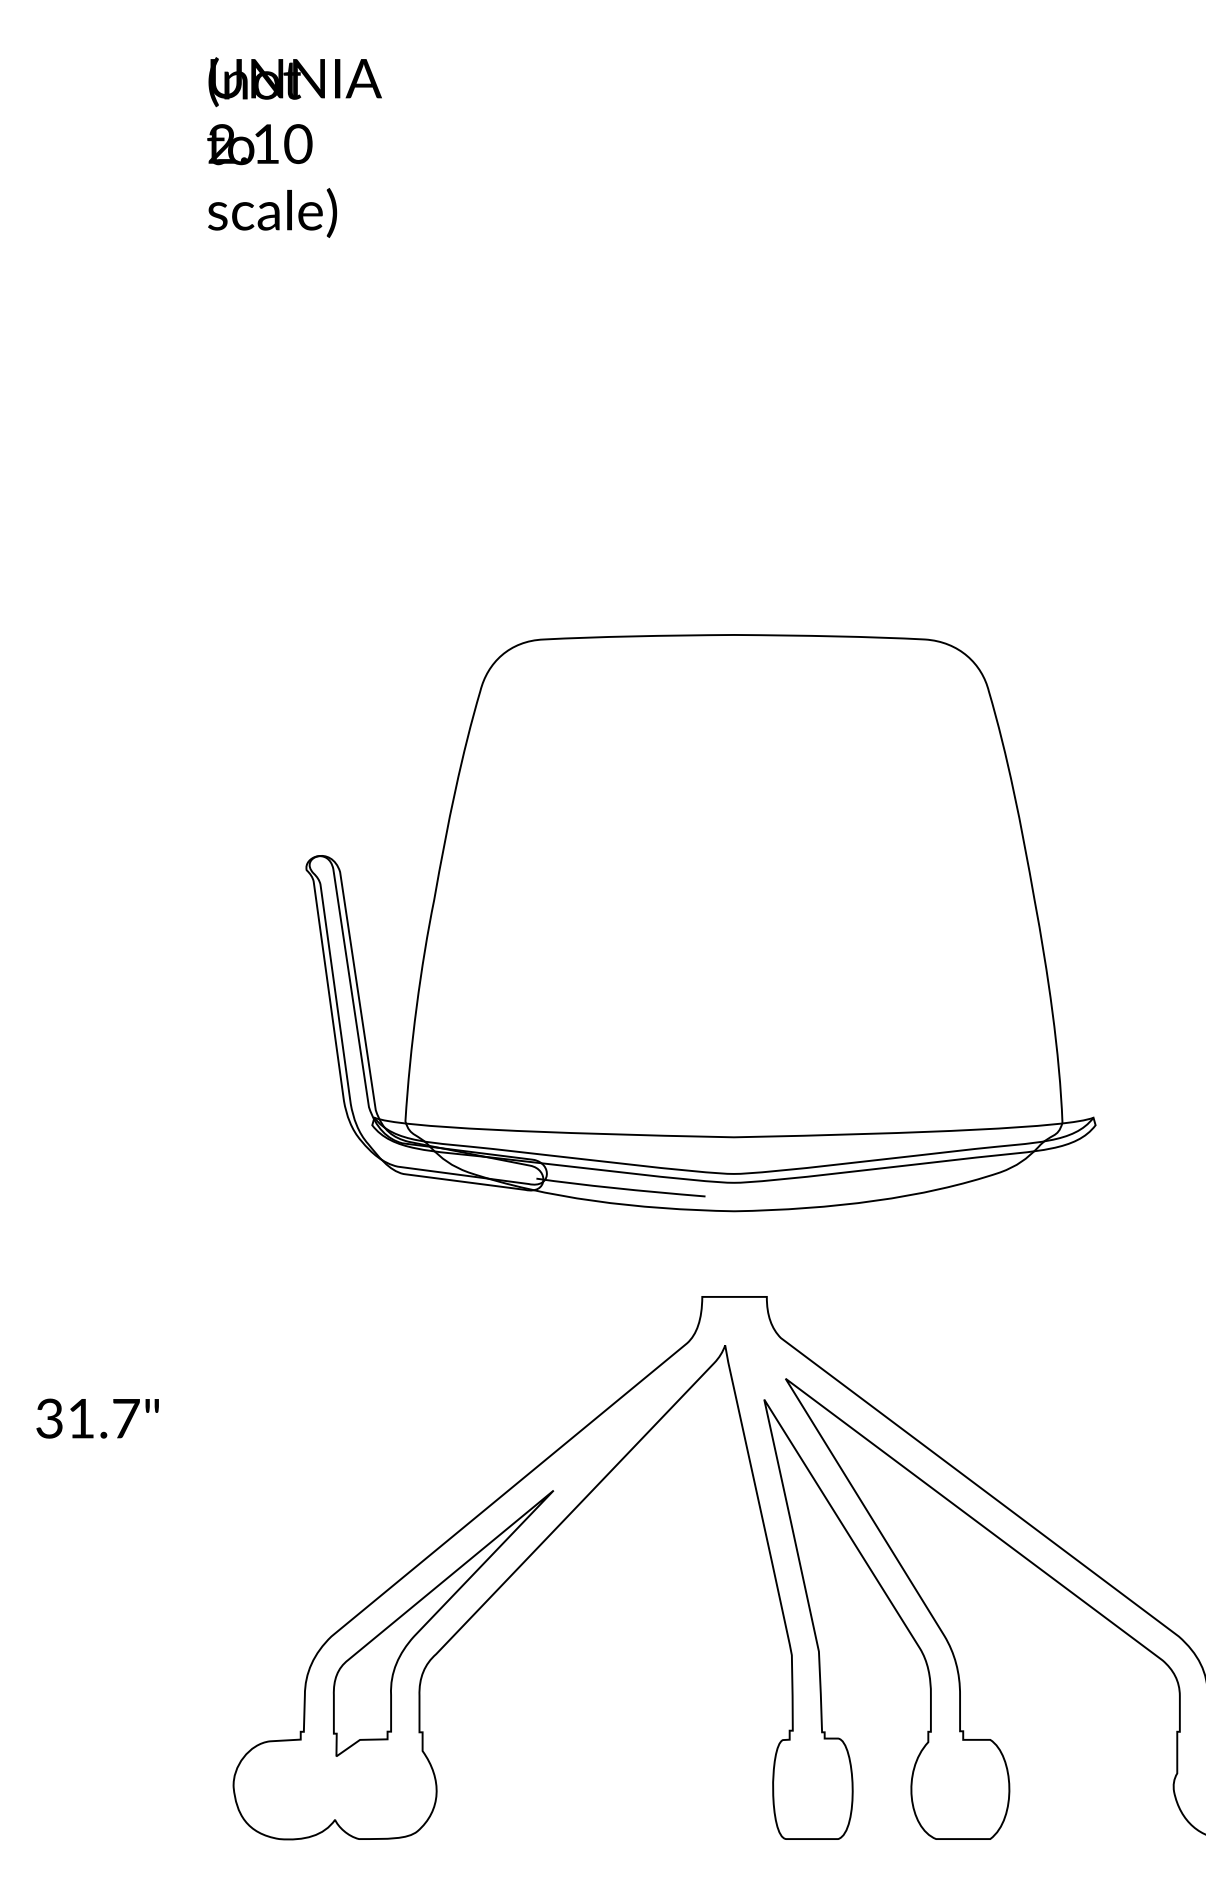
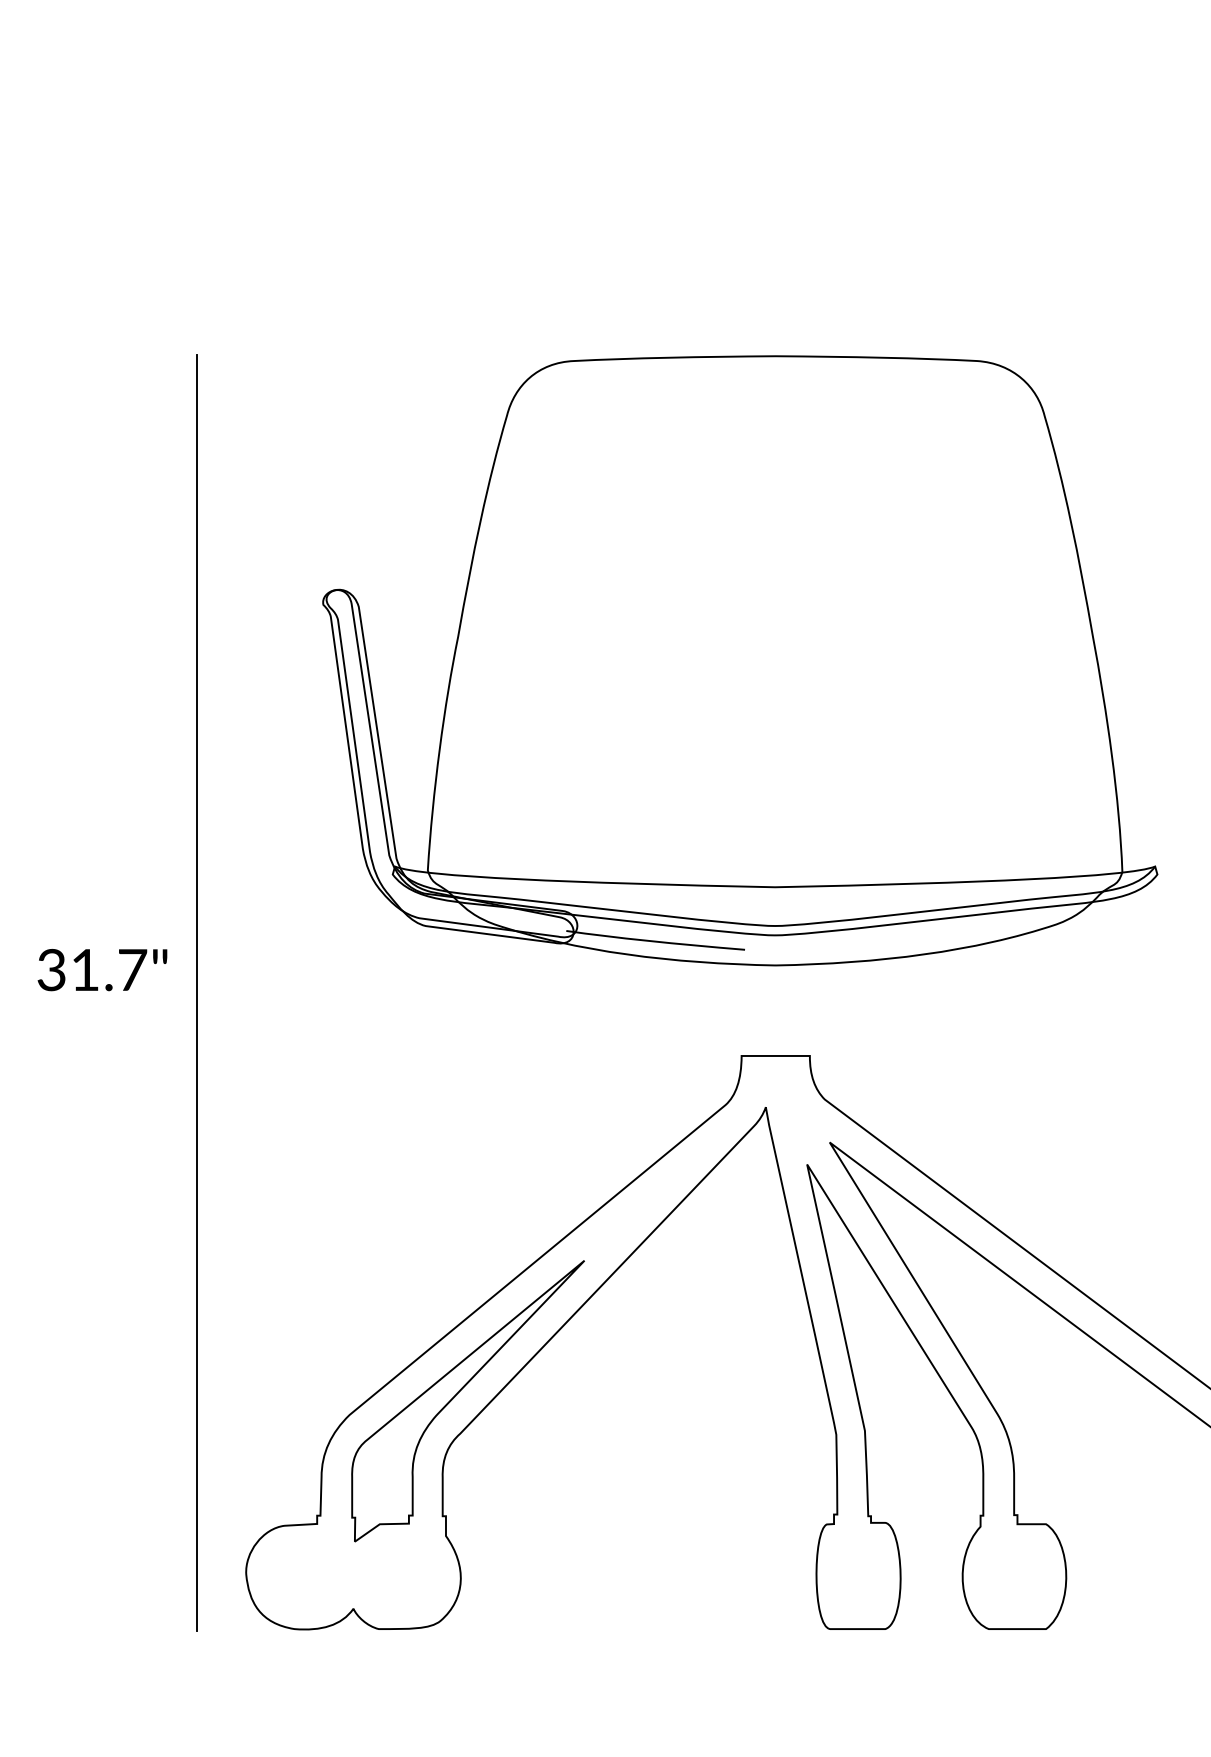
line: (187, 1237) -> (197, 993), added
text: (97, 1418) -> (102, 969), moved

